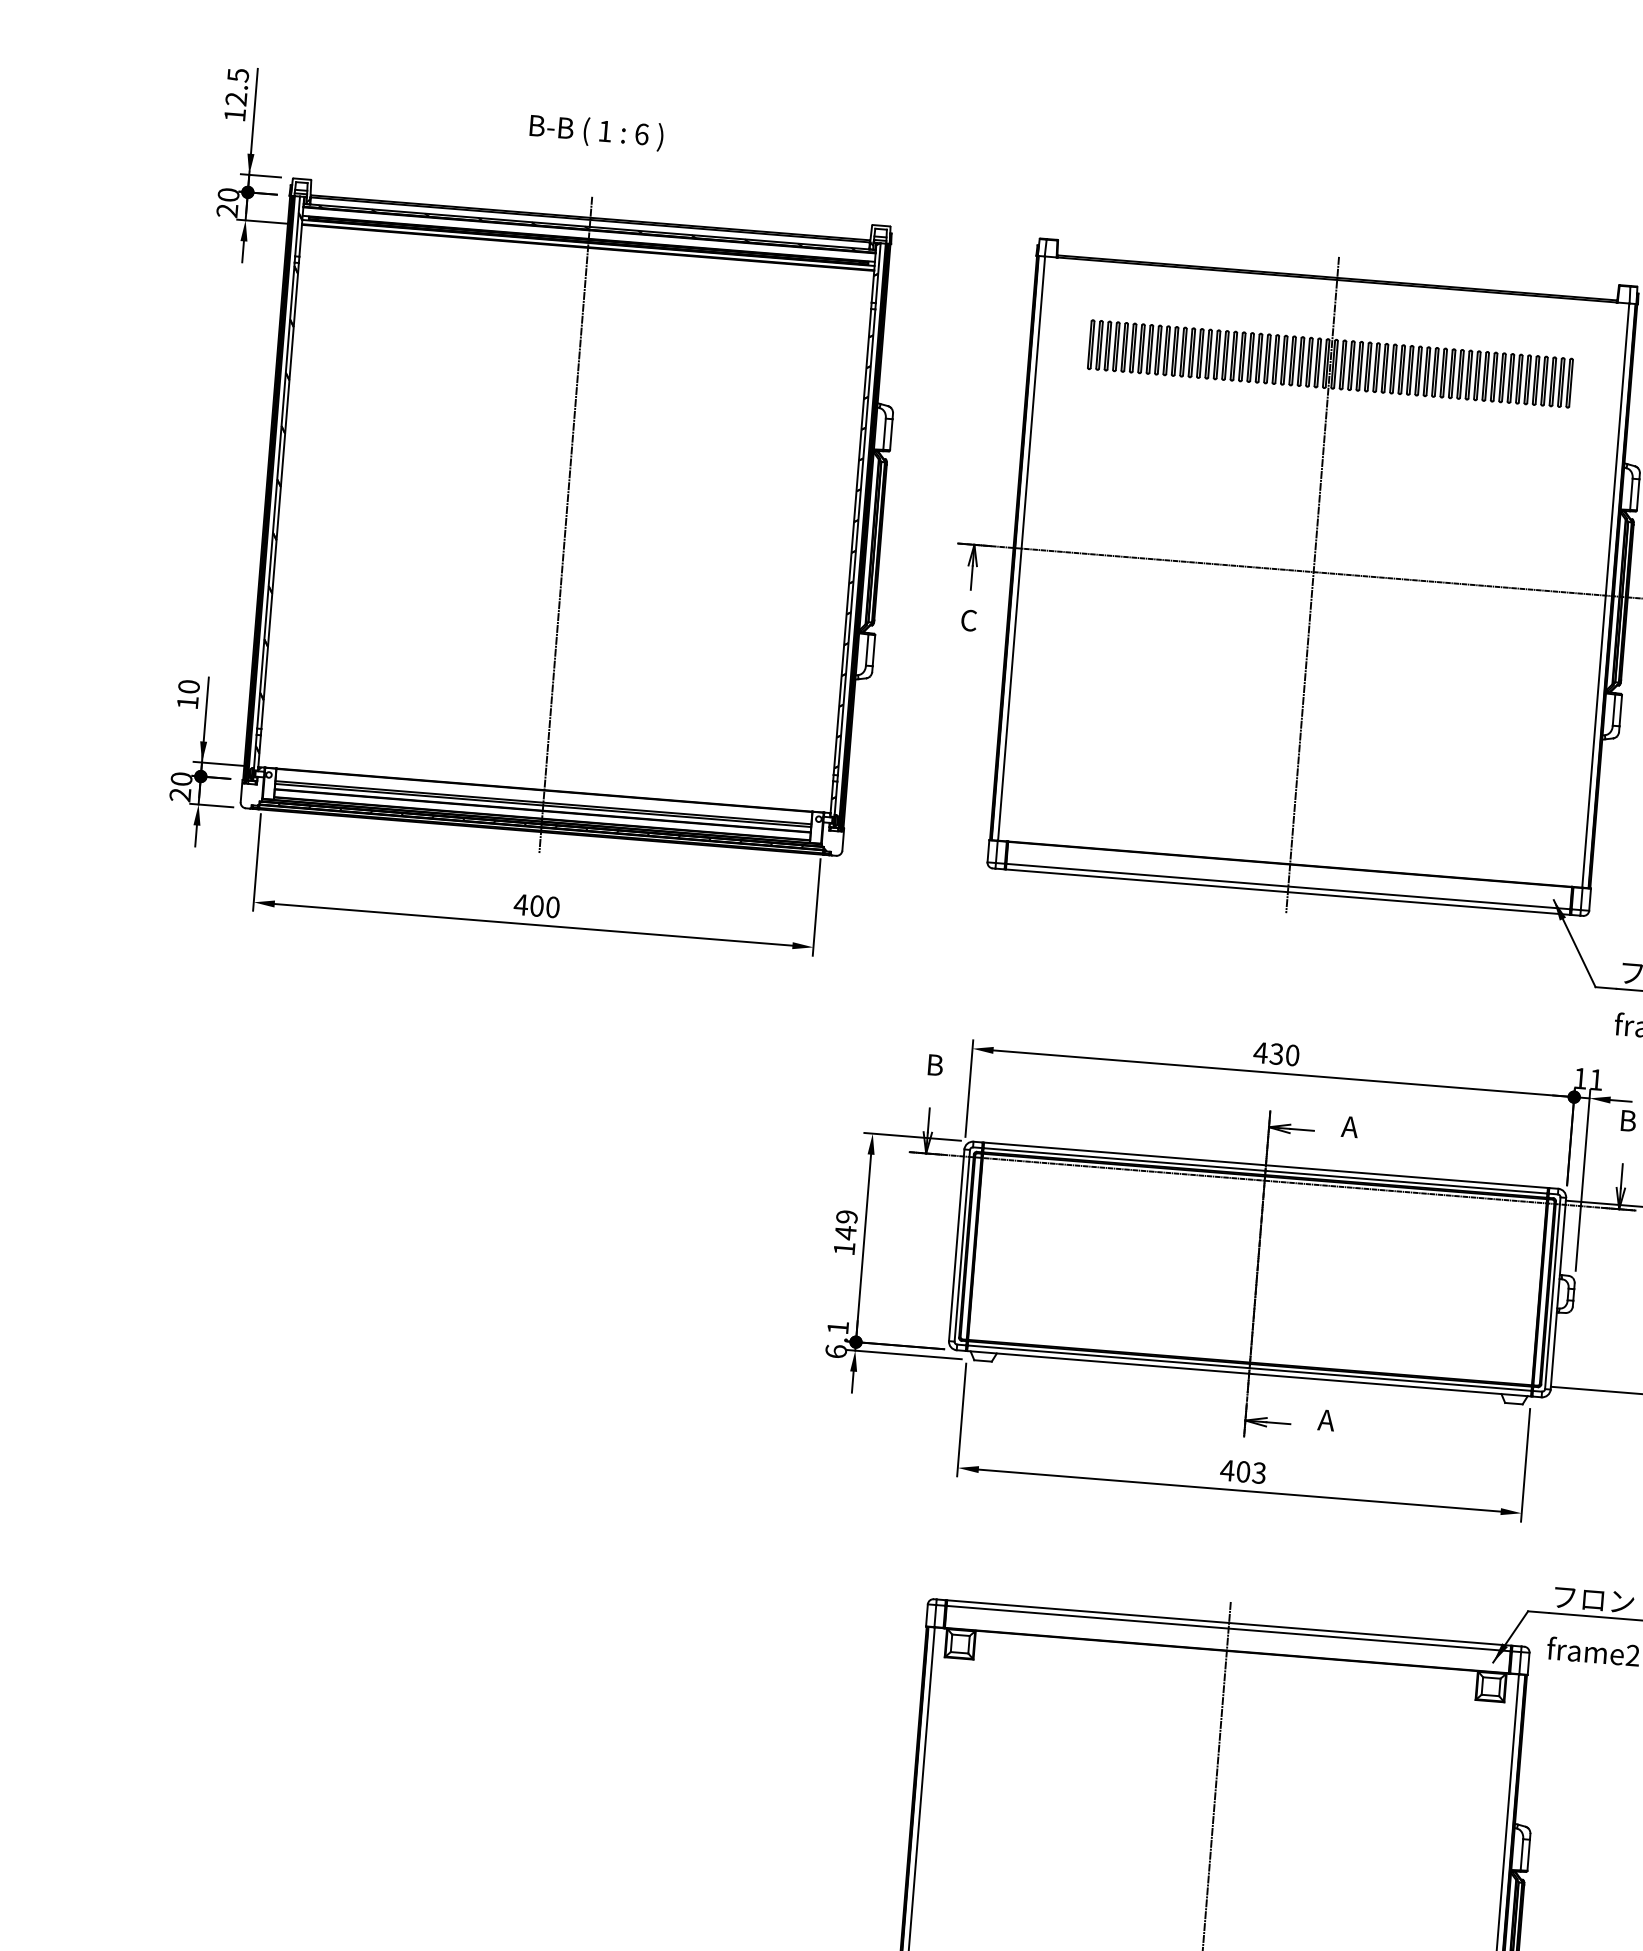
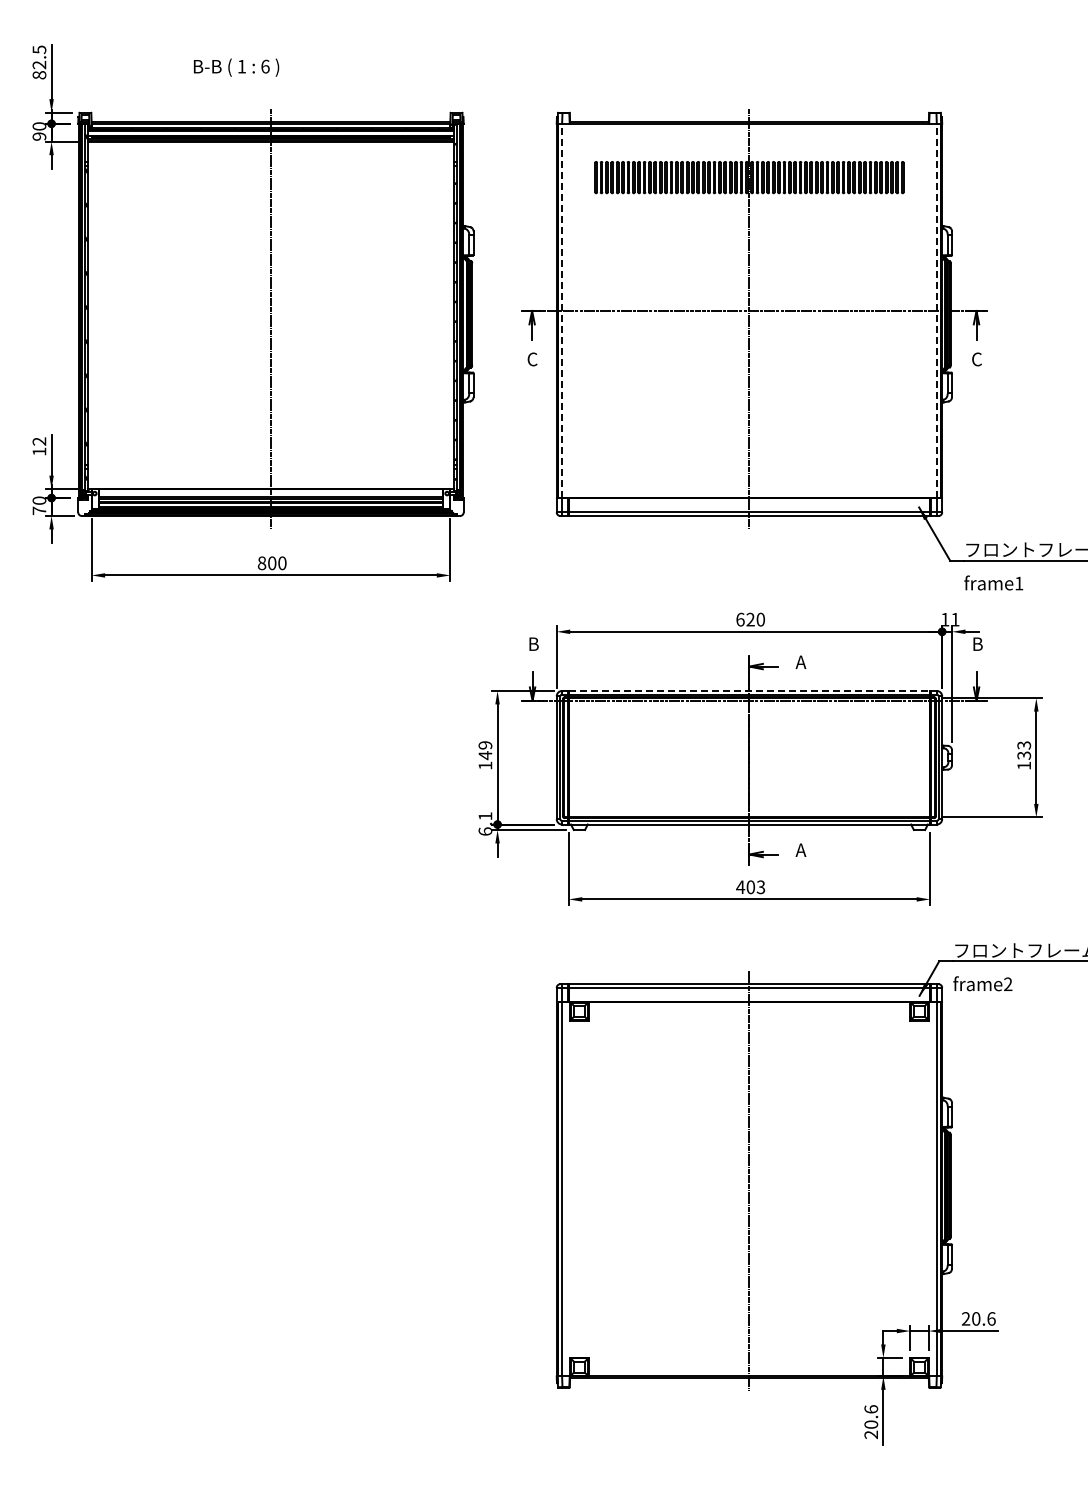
text: (235, 115) -> (39, 75), 12.5 -> 82.5
text: (596, 131) -> (236, 67), moved
text: (227, 210) -> (39, 136), 20 -> 90
line: (1021, 547) -> (562, 310), solid -> dashed
line: (1605, 594) -> (936, 310), solid -> dashed
text: (189, 686) -> (39, 441), 10 -> 12
text: (180, 794) -> (39, 510), 20 -> 70
text: (520, 905) -> (261, 563), 400 -> 800
text: (1267, 1053) -> (744, 619), 430 -> 620
line: (1266, 1164) -> (749, 690), solid -> dashed

